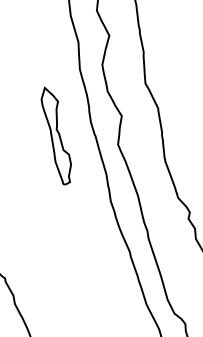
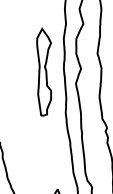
part: (55, 135) -> (43, 71), size x1.6

